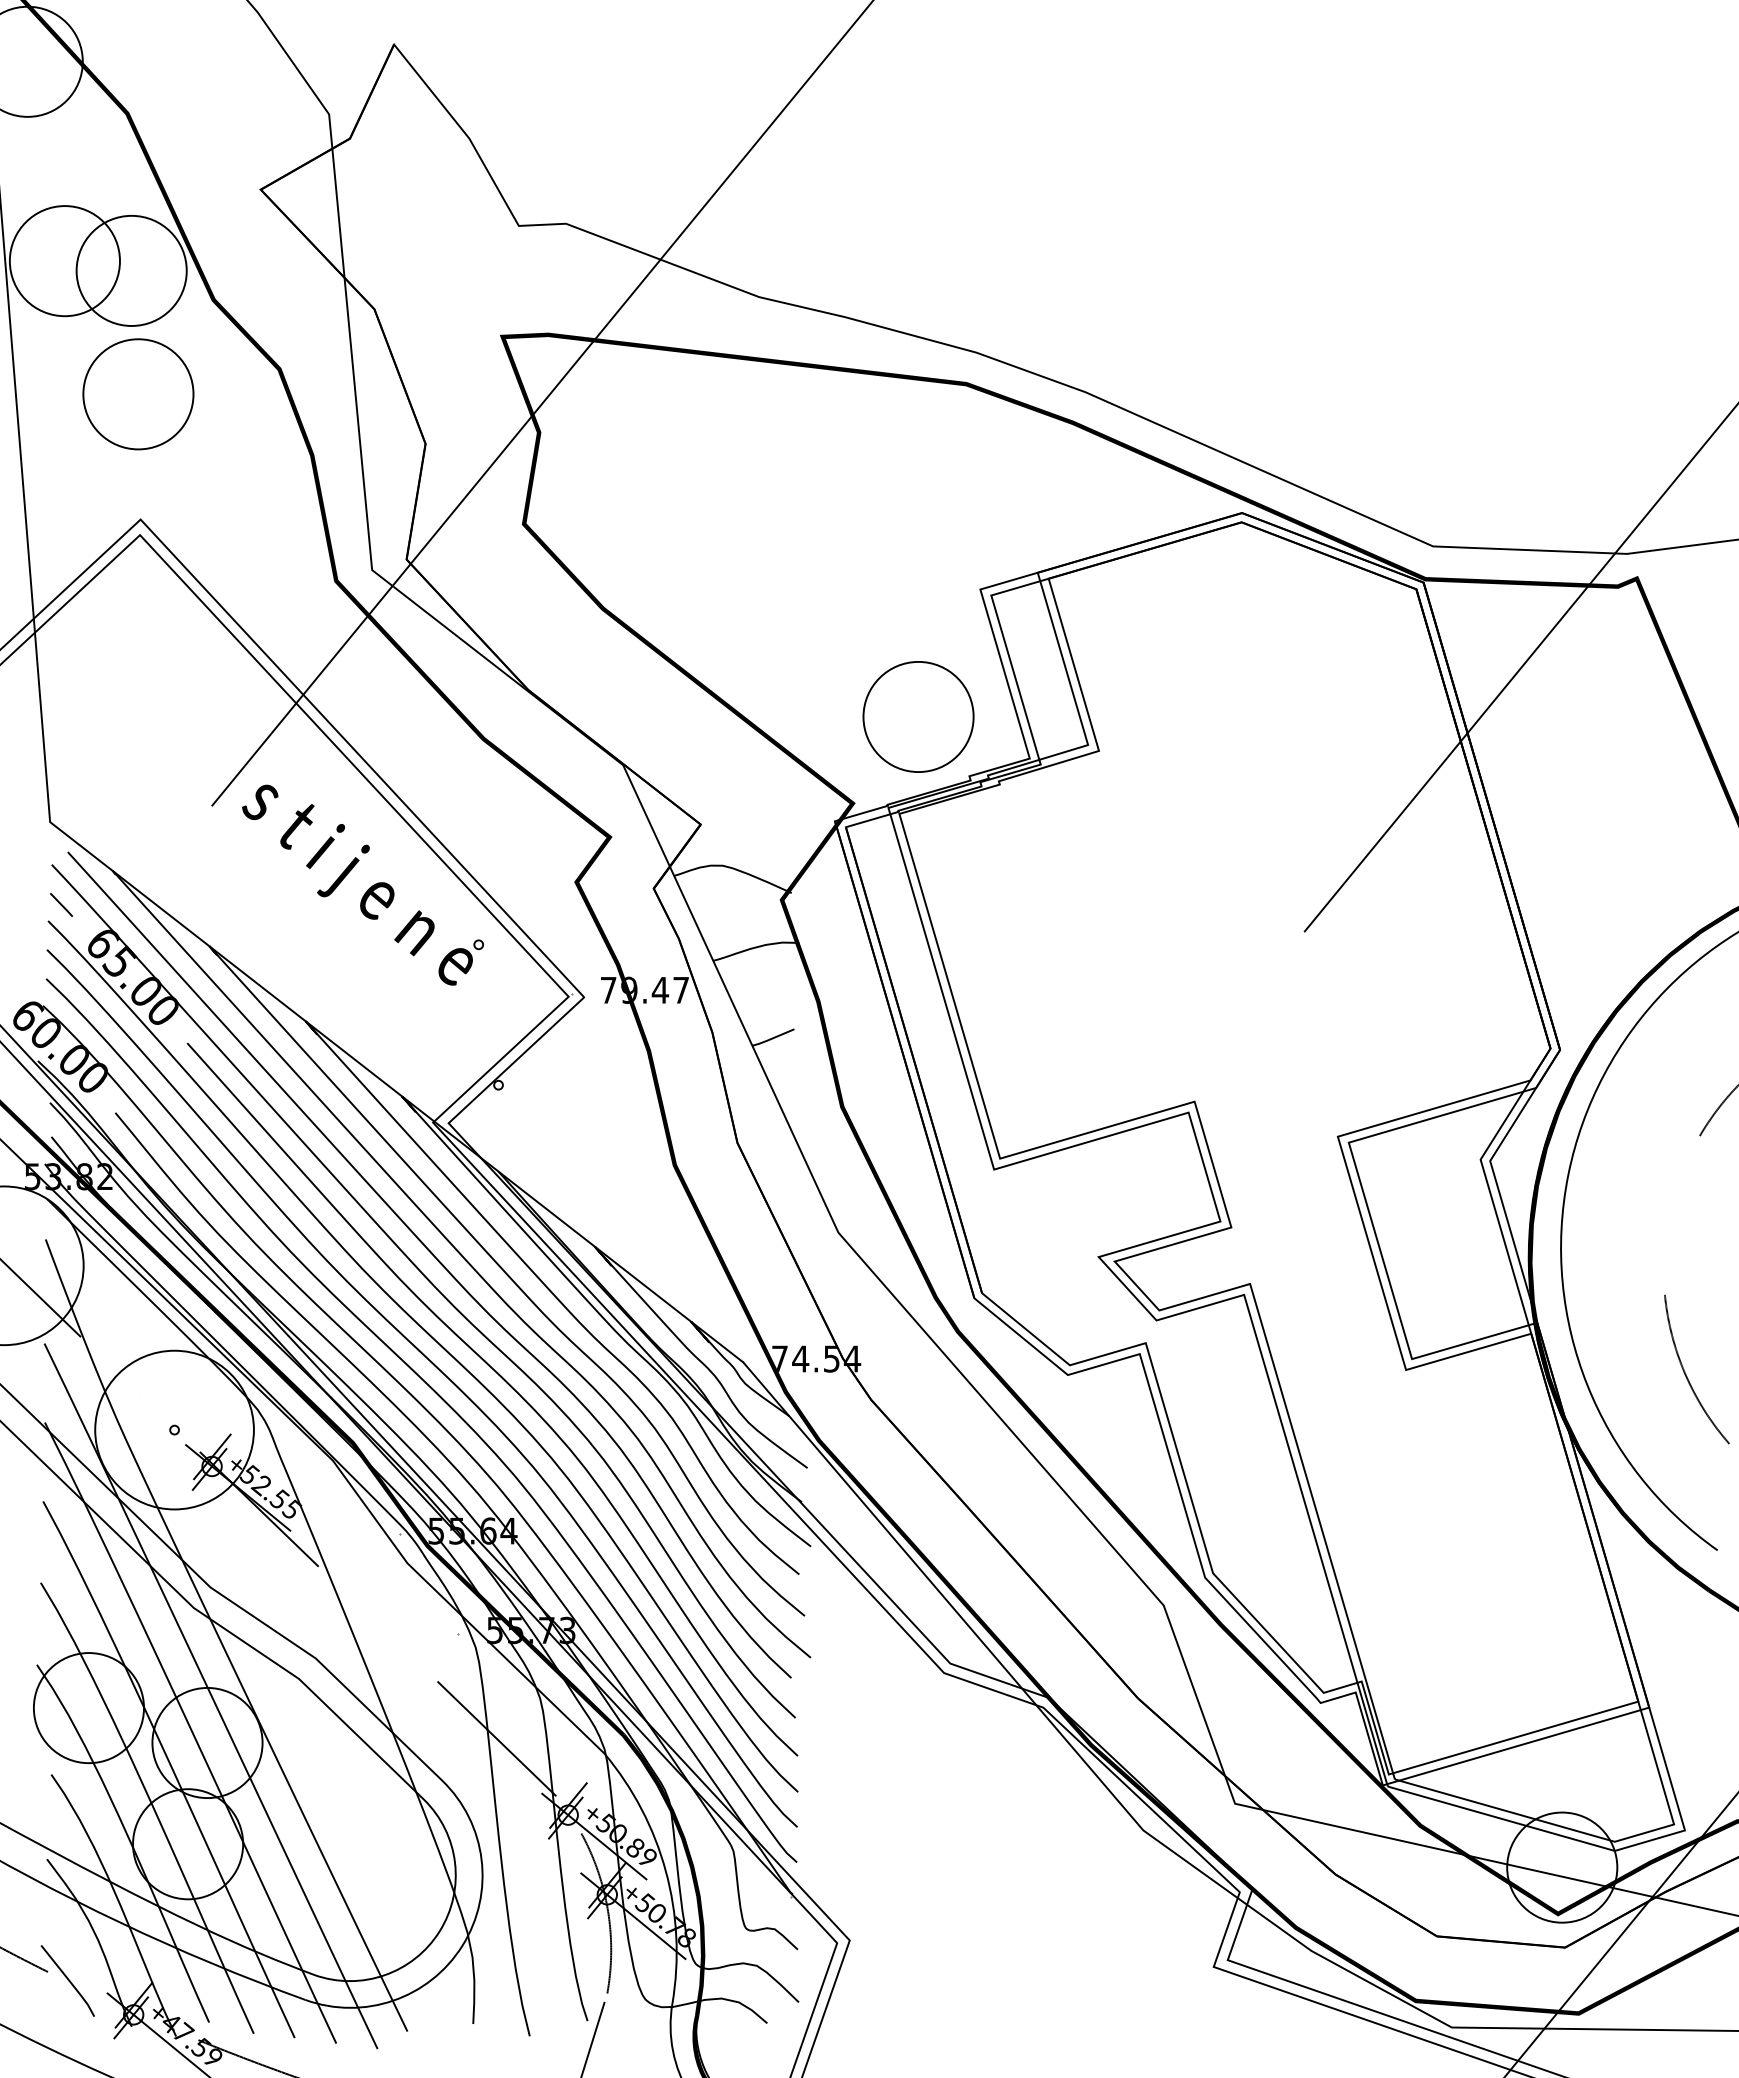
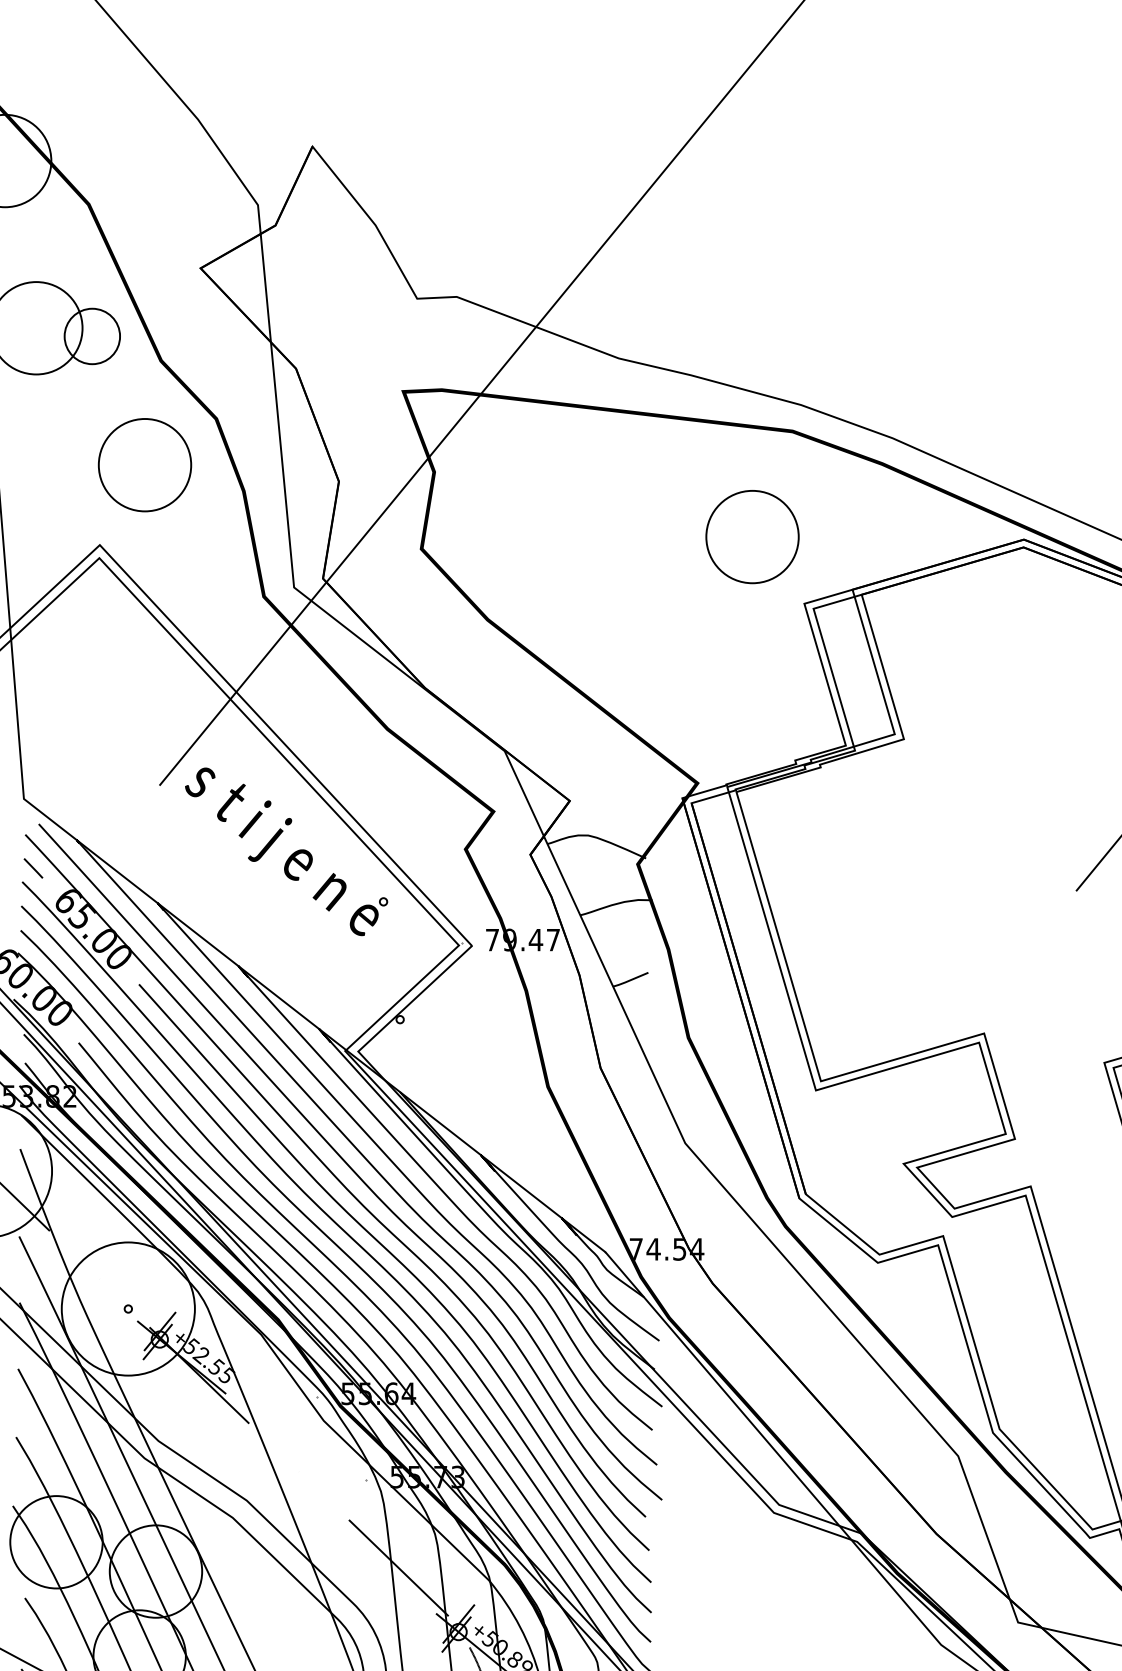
circle: (131, 270) -> (92, 336), size x0.6
circle: (138, 394) -> (145, 465), moved
circle: (918, 716) -> (752, 536), moved

